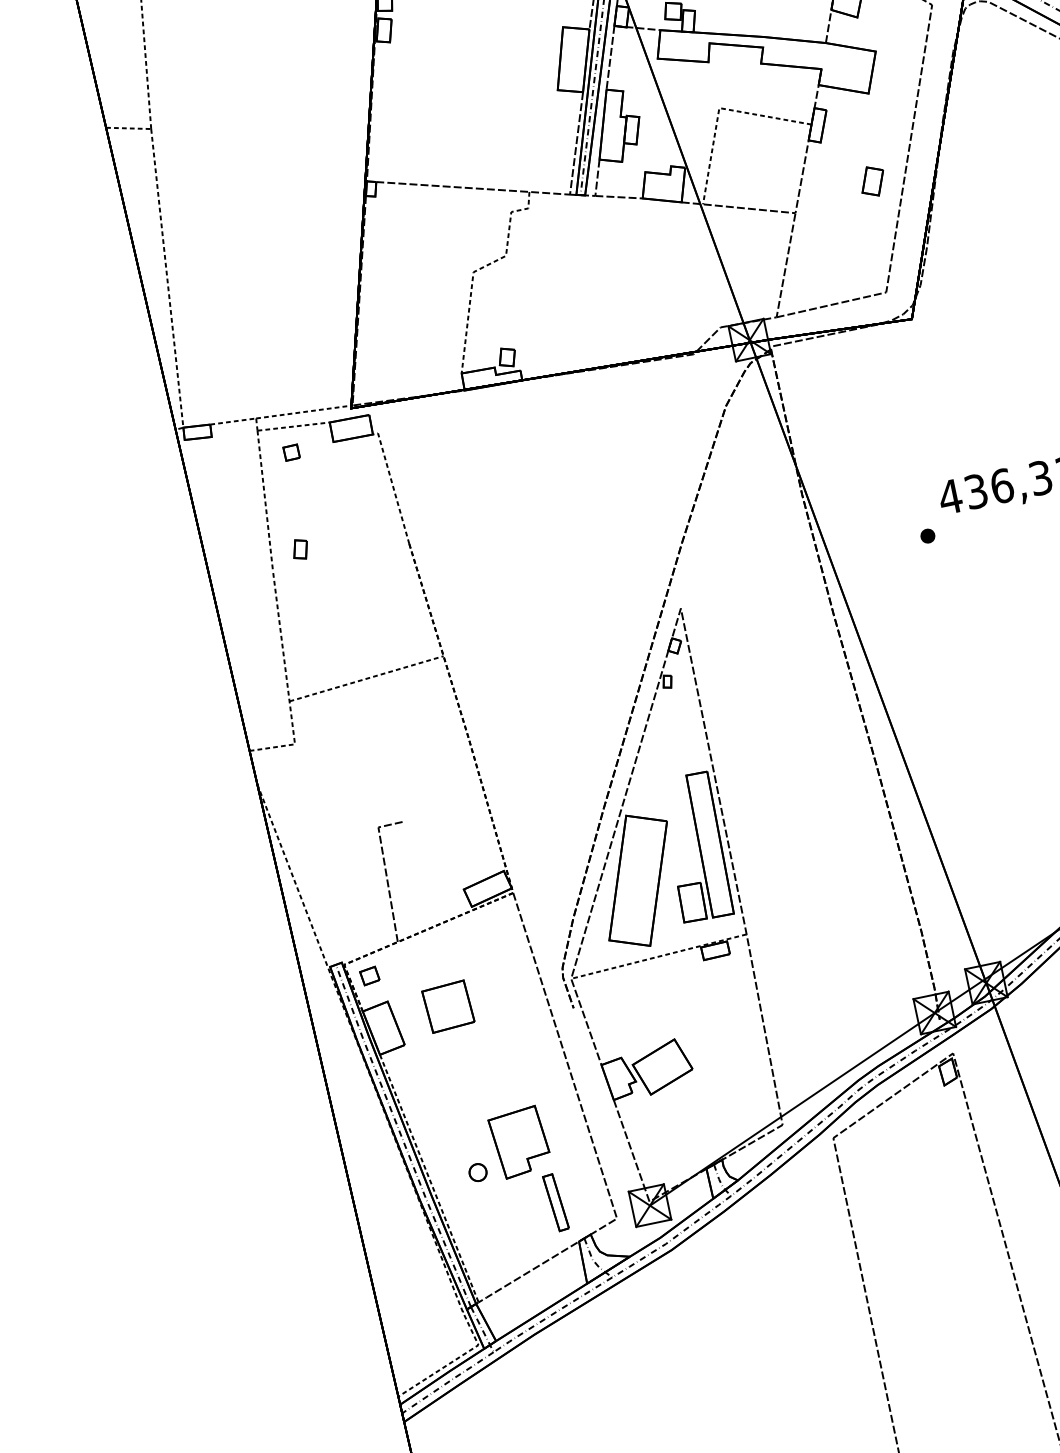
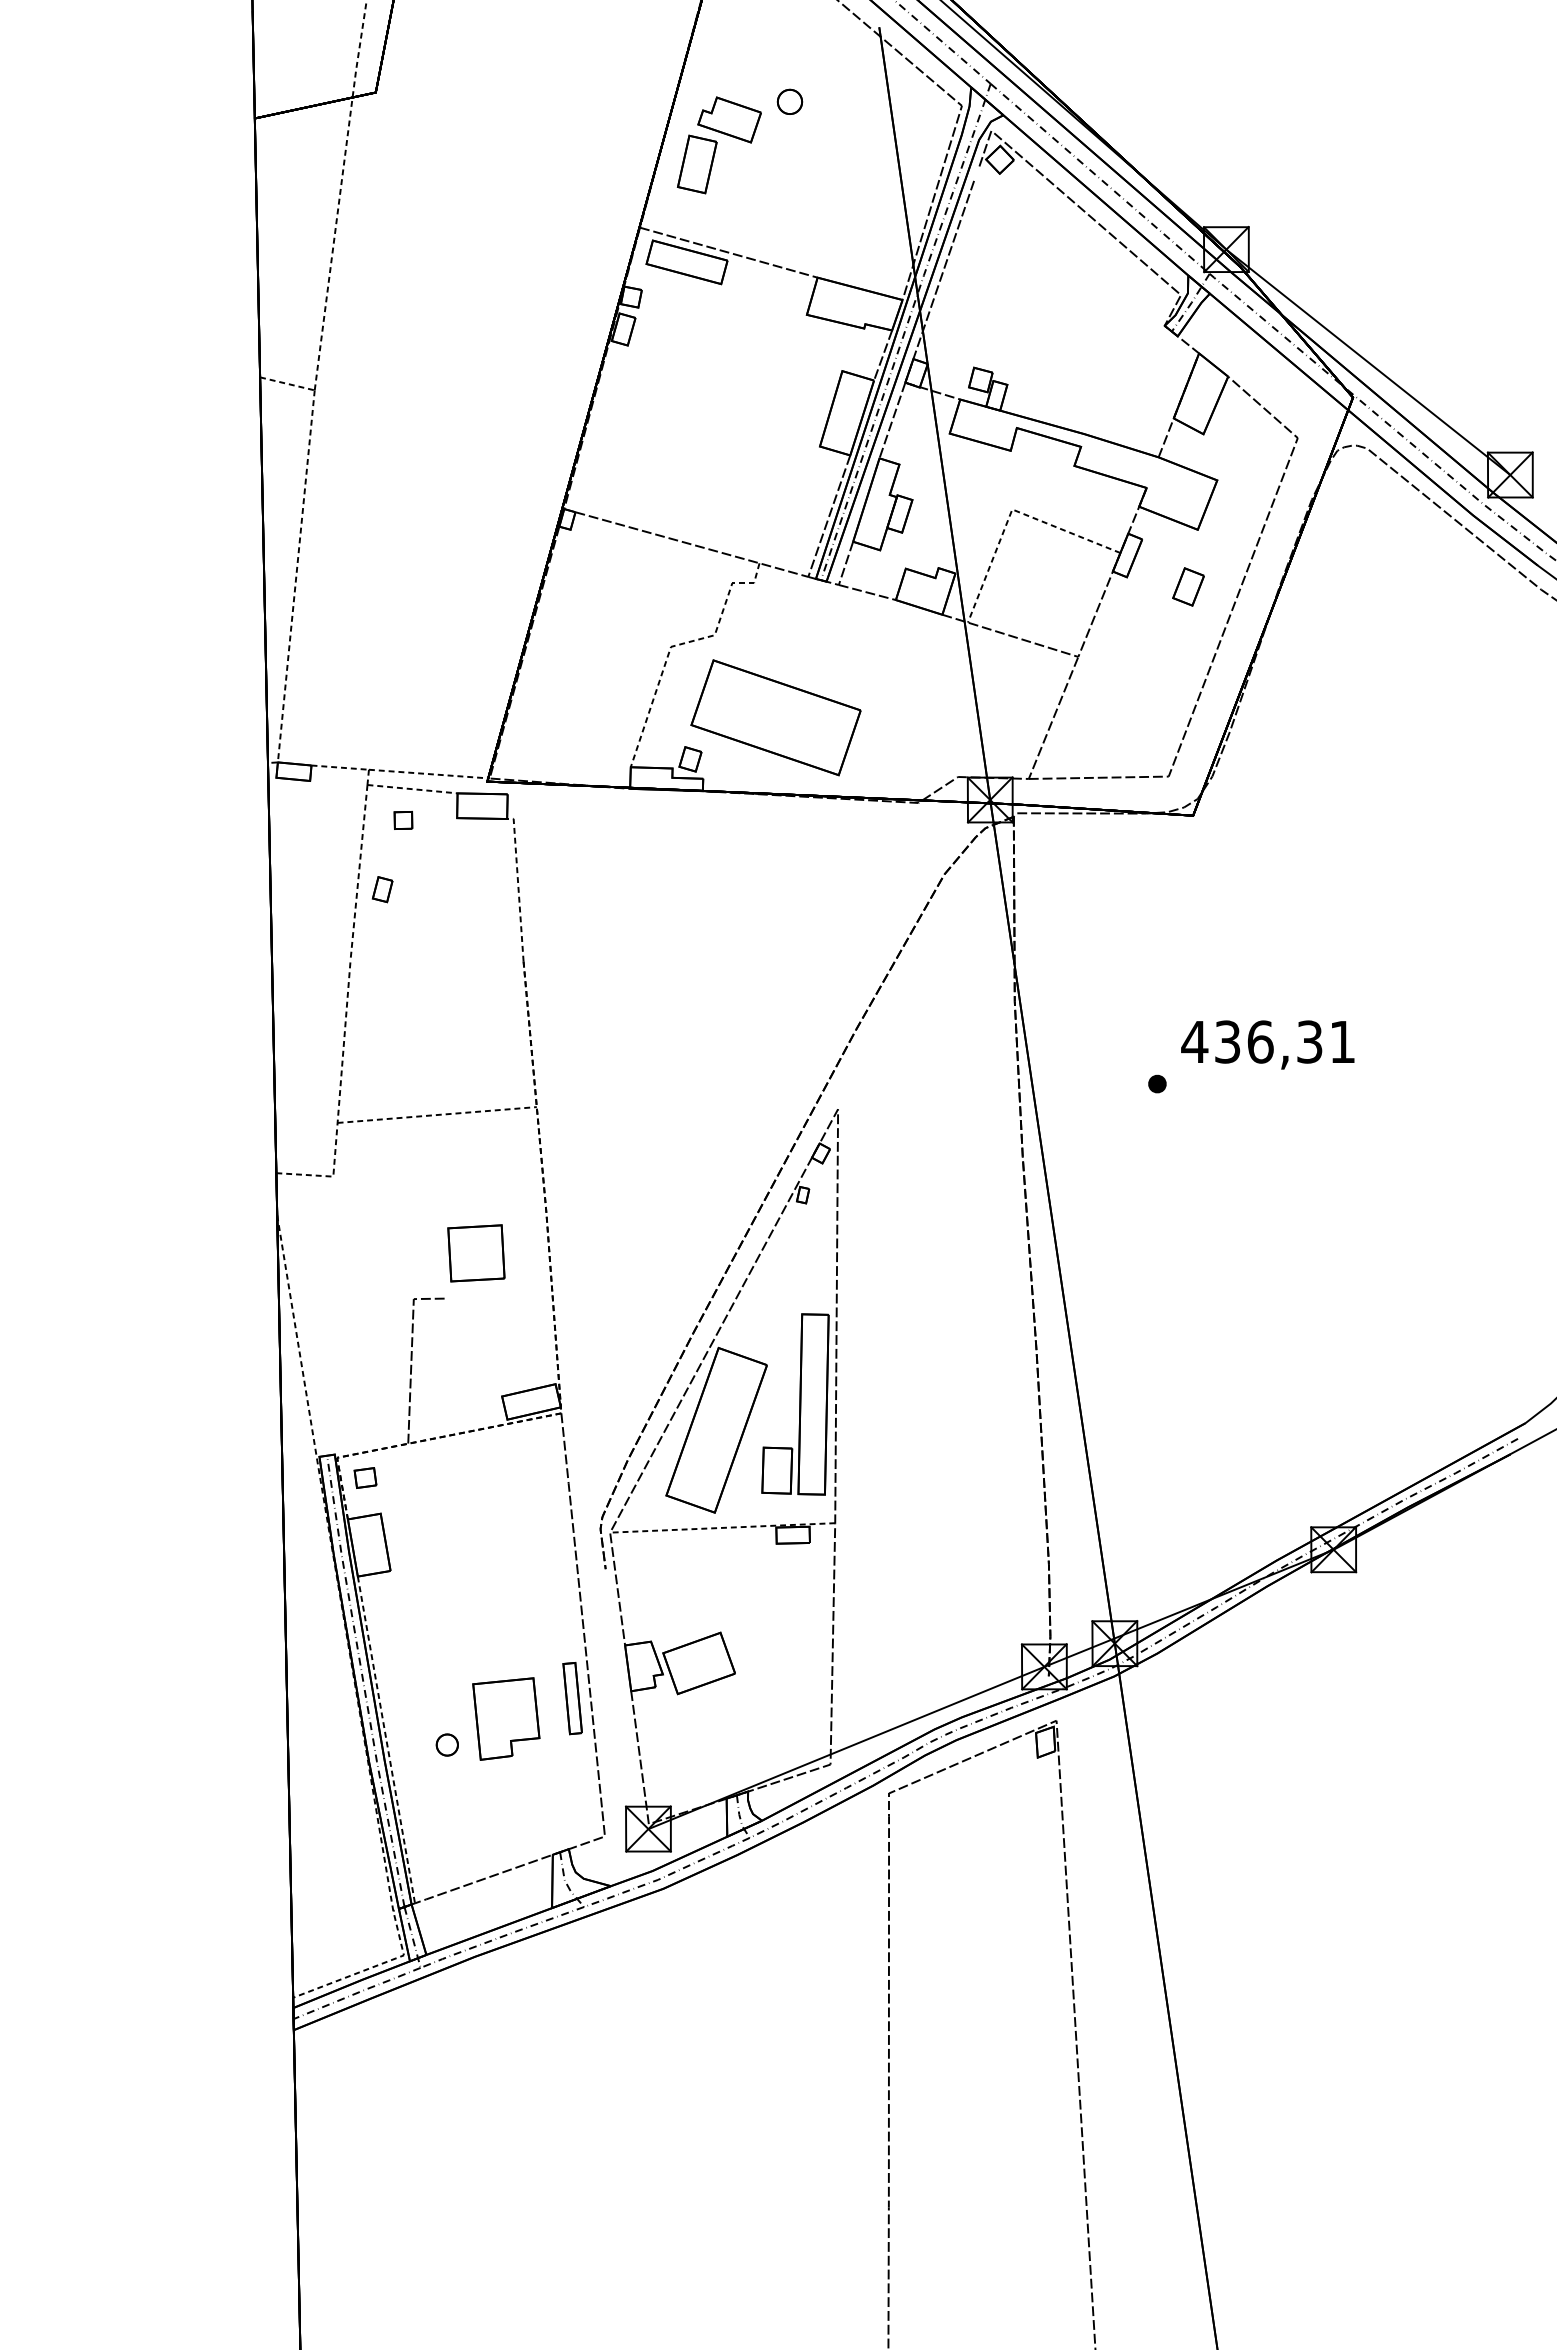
part: (872, 181) -> (1188, 586), moved
part: (567, 310) -> (775, 717), added
part: (300, 549) -> (382, 889), moved
part: (448, 1006) -> (476, 1253), moved
part: (555, 1202) -> (572, 1698), moved

